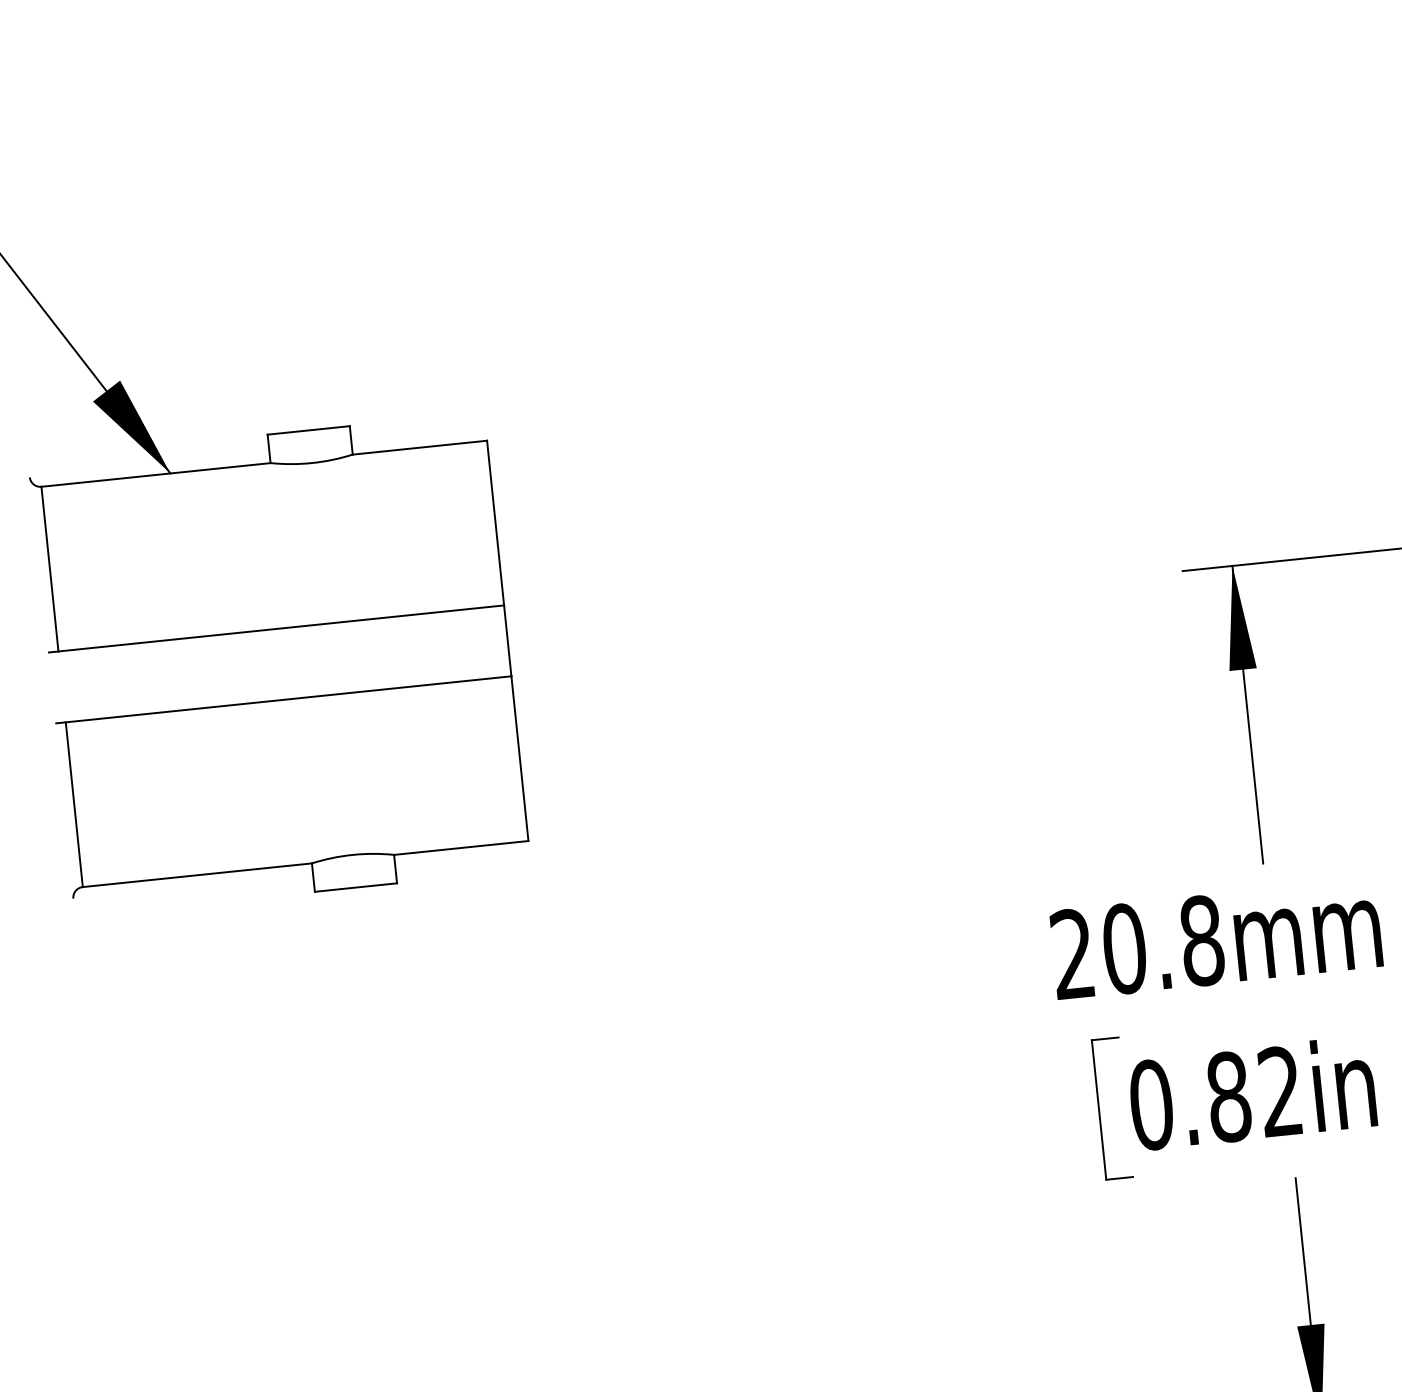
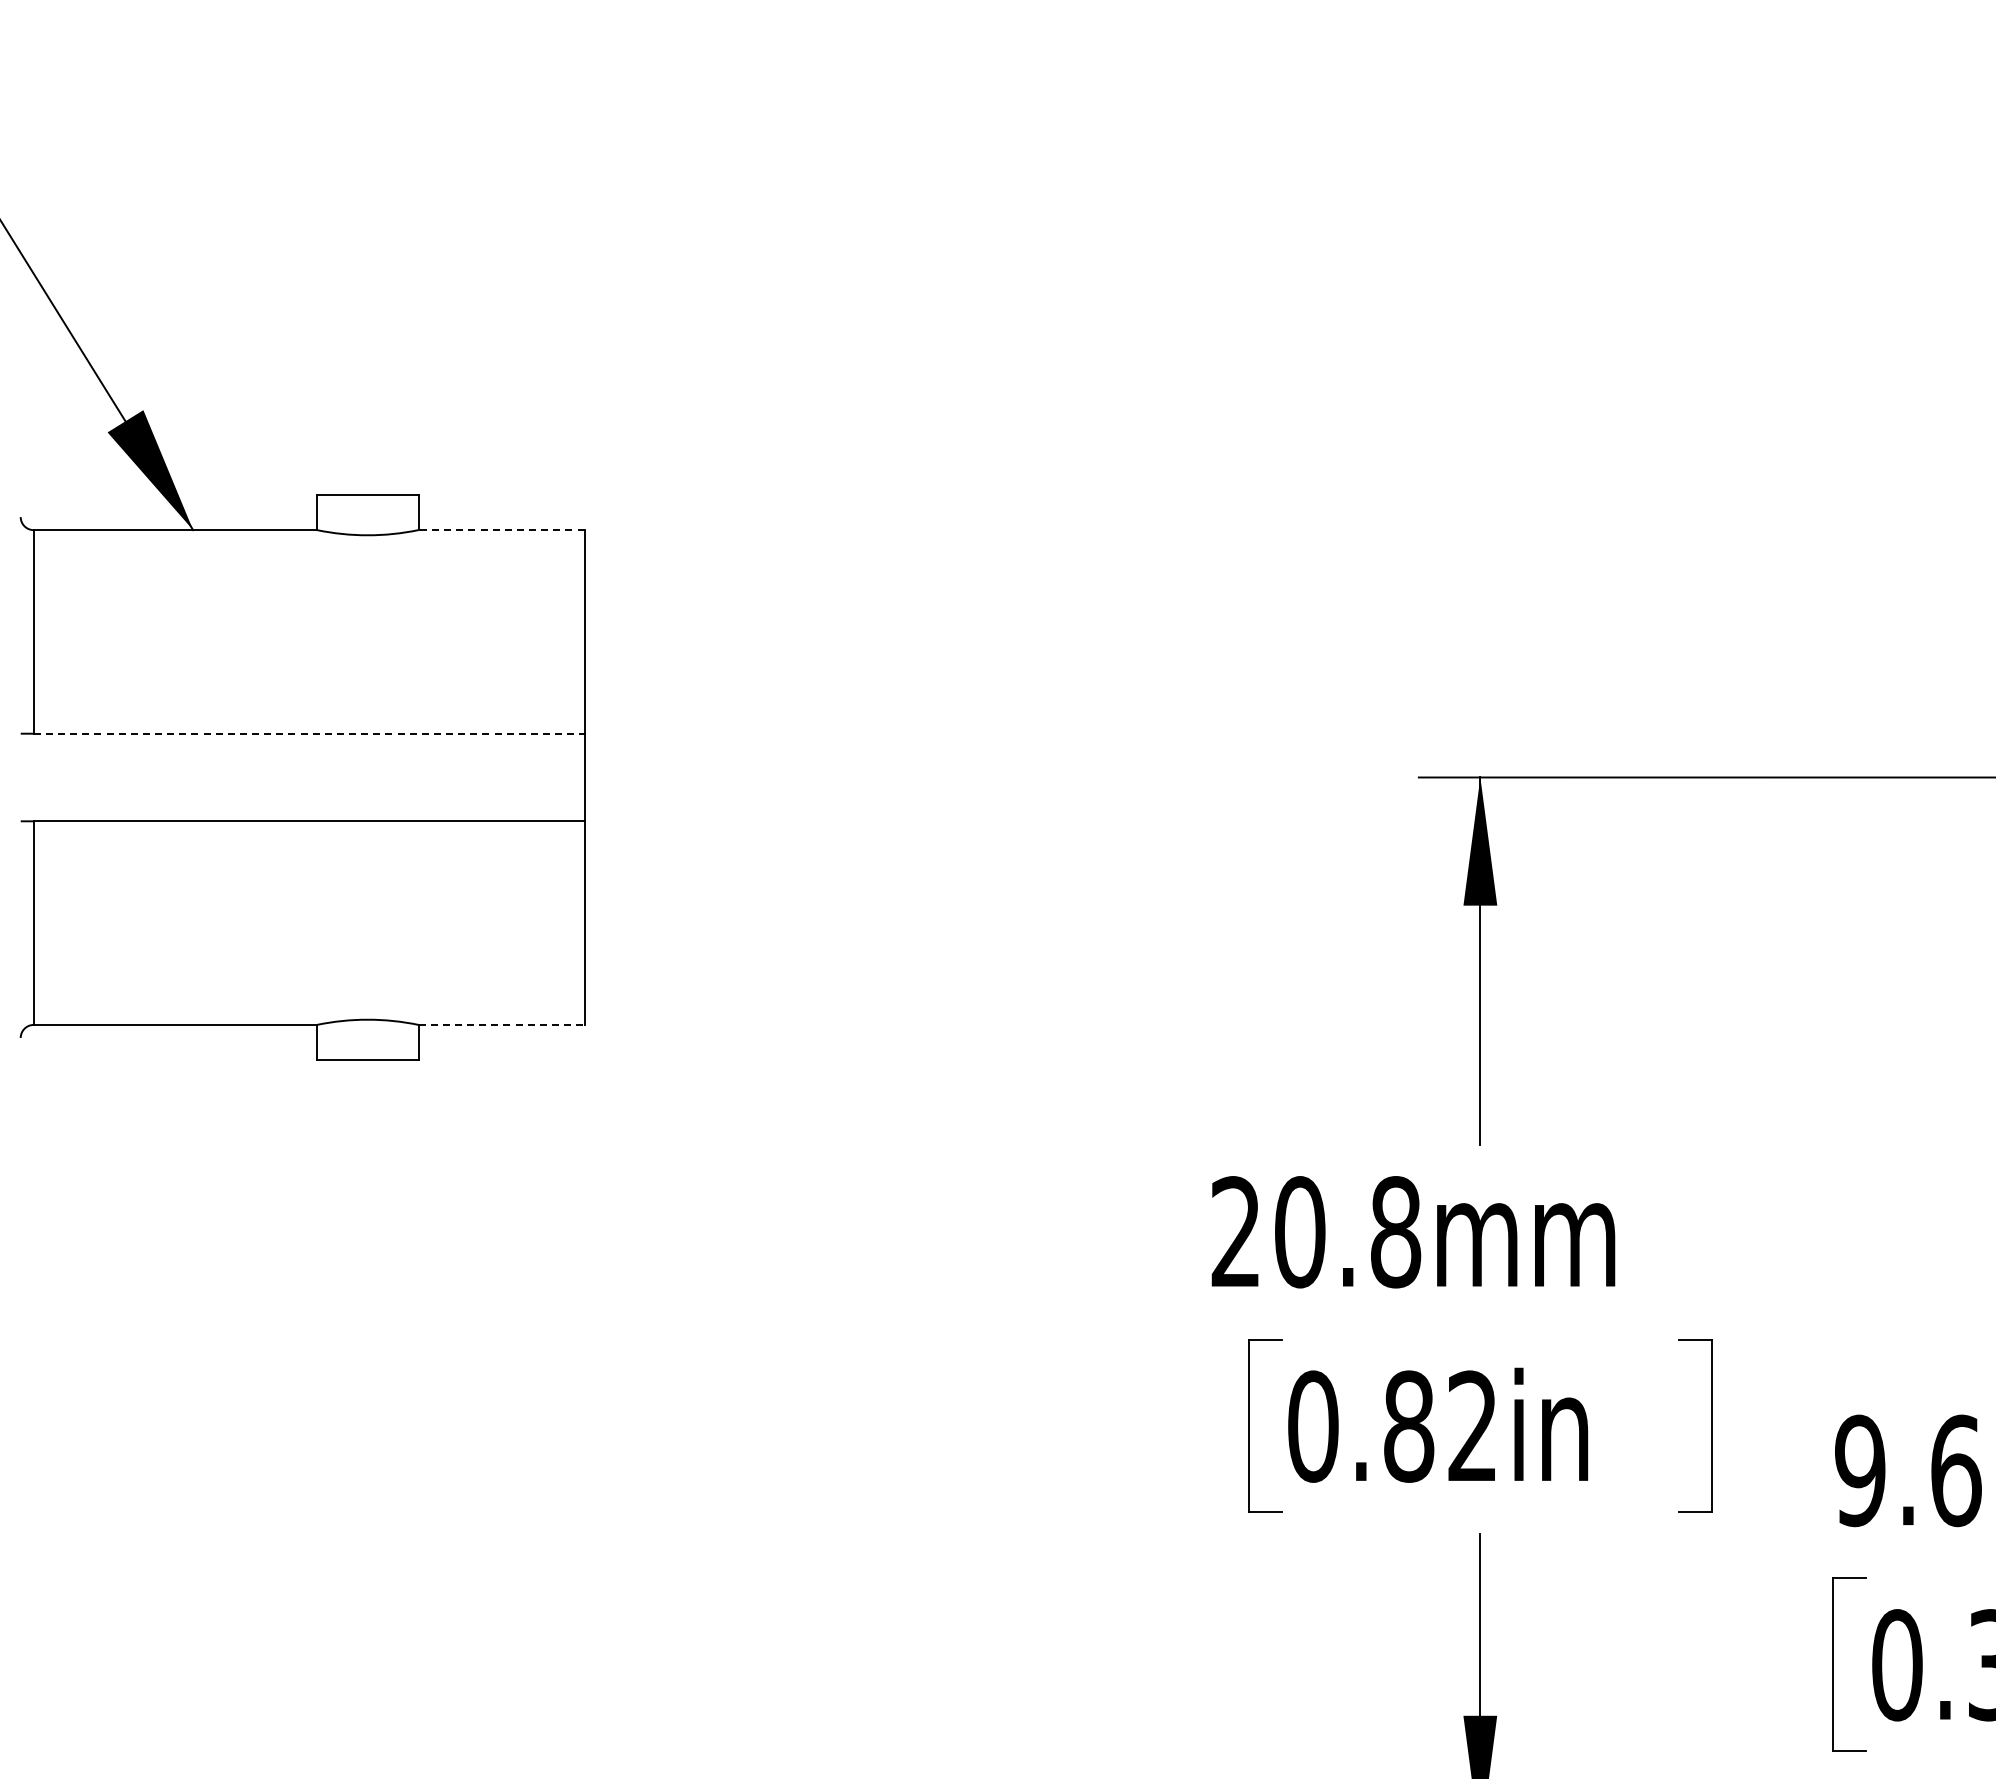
line: (419, 447) -> (501, 530), solid -> dashed
line: (281, 628) -> (309, 733), solid -> dashed
line: (462, 847) -> (502, 1024), solid -> dashed

